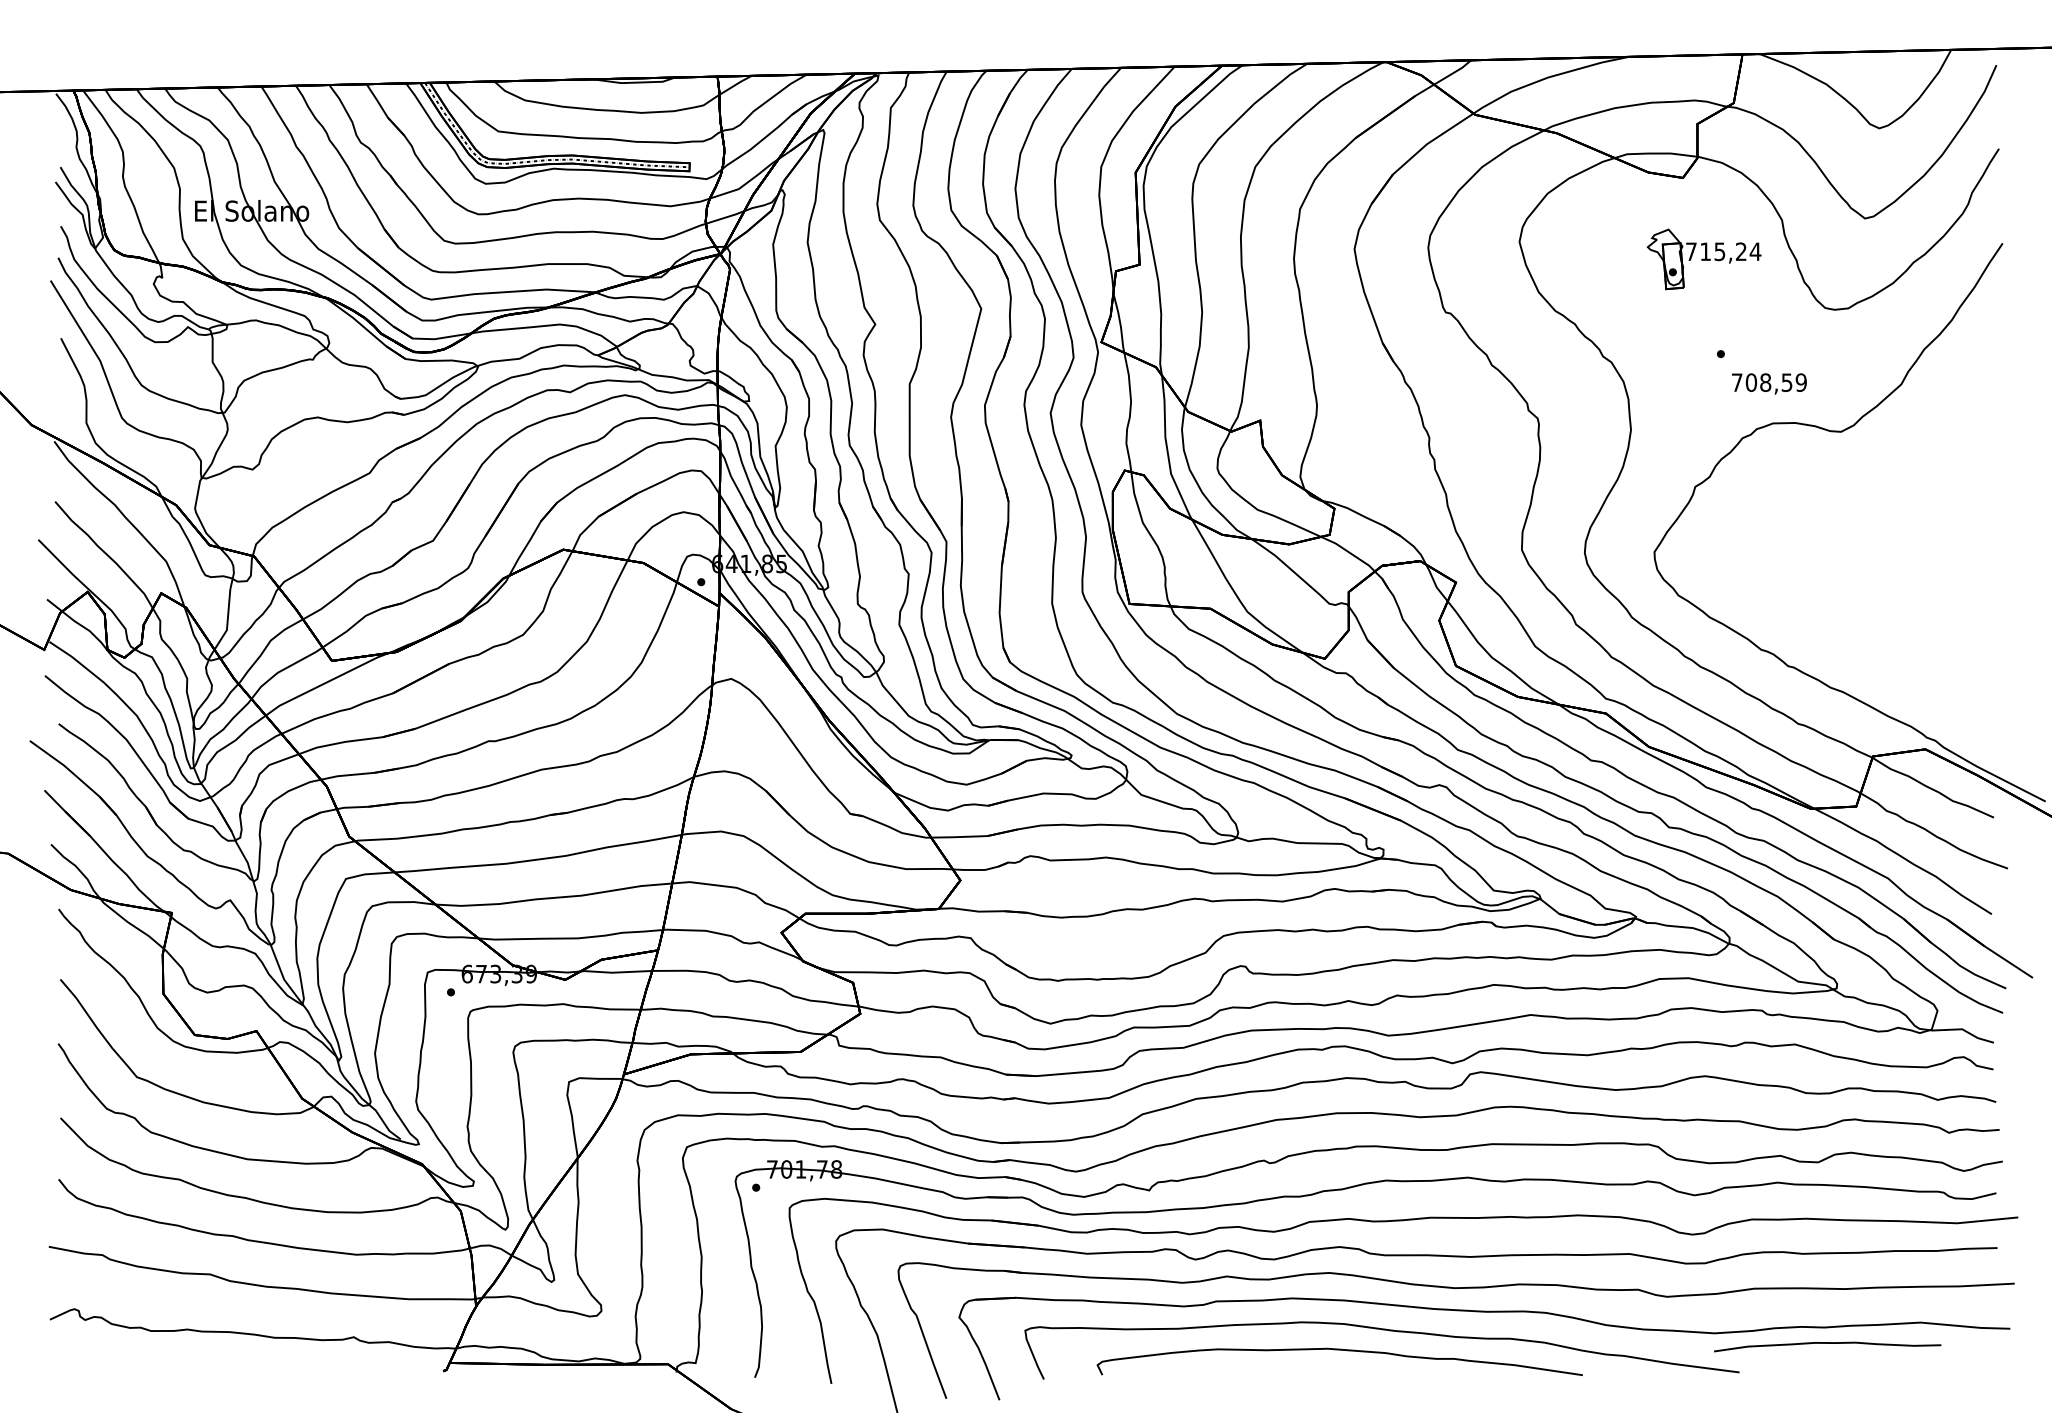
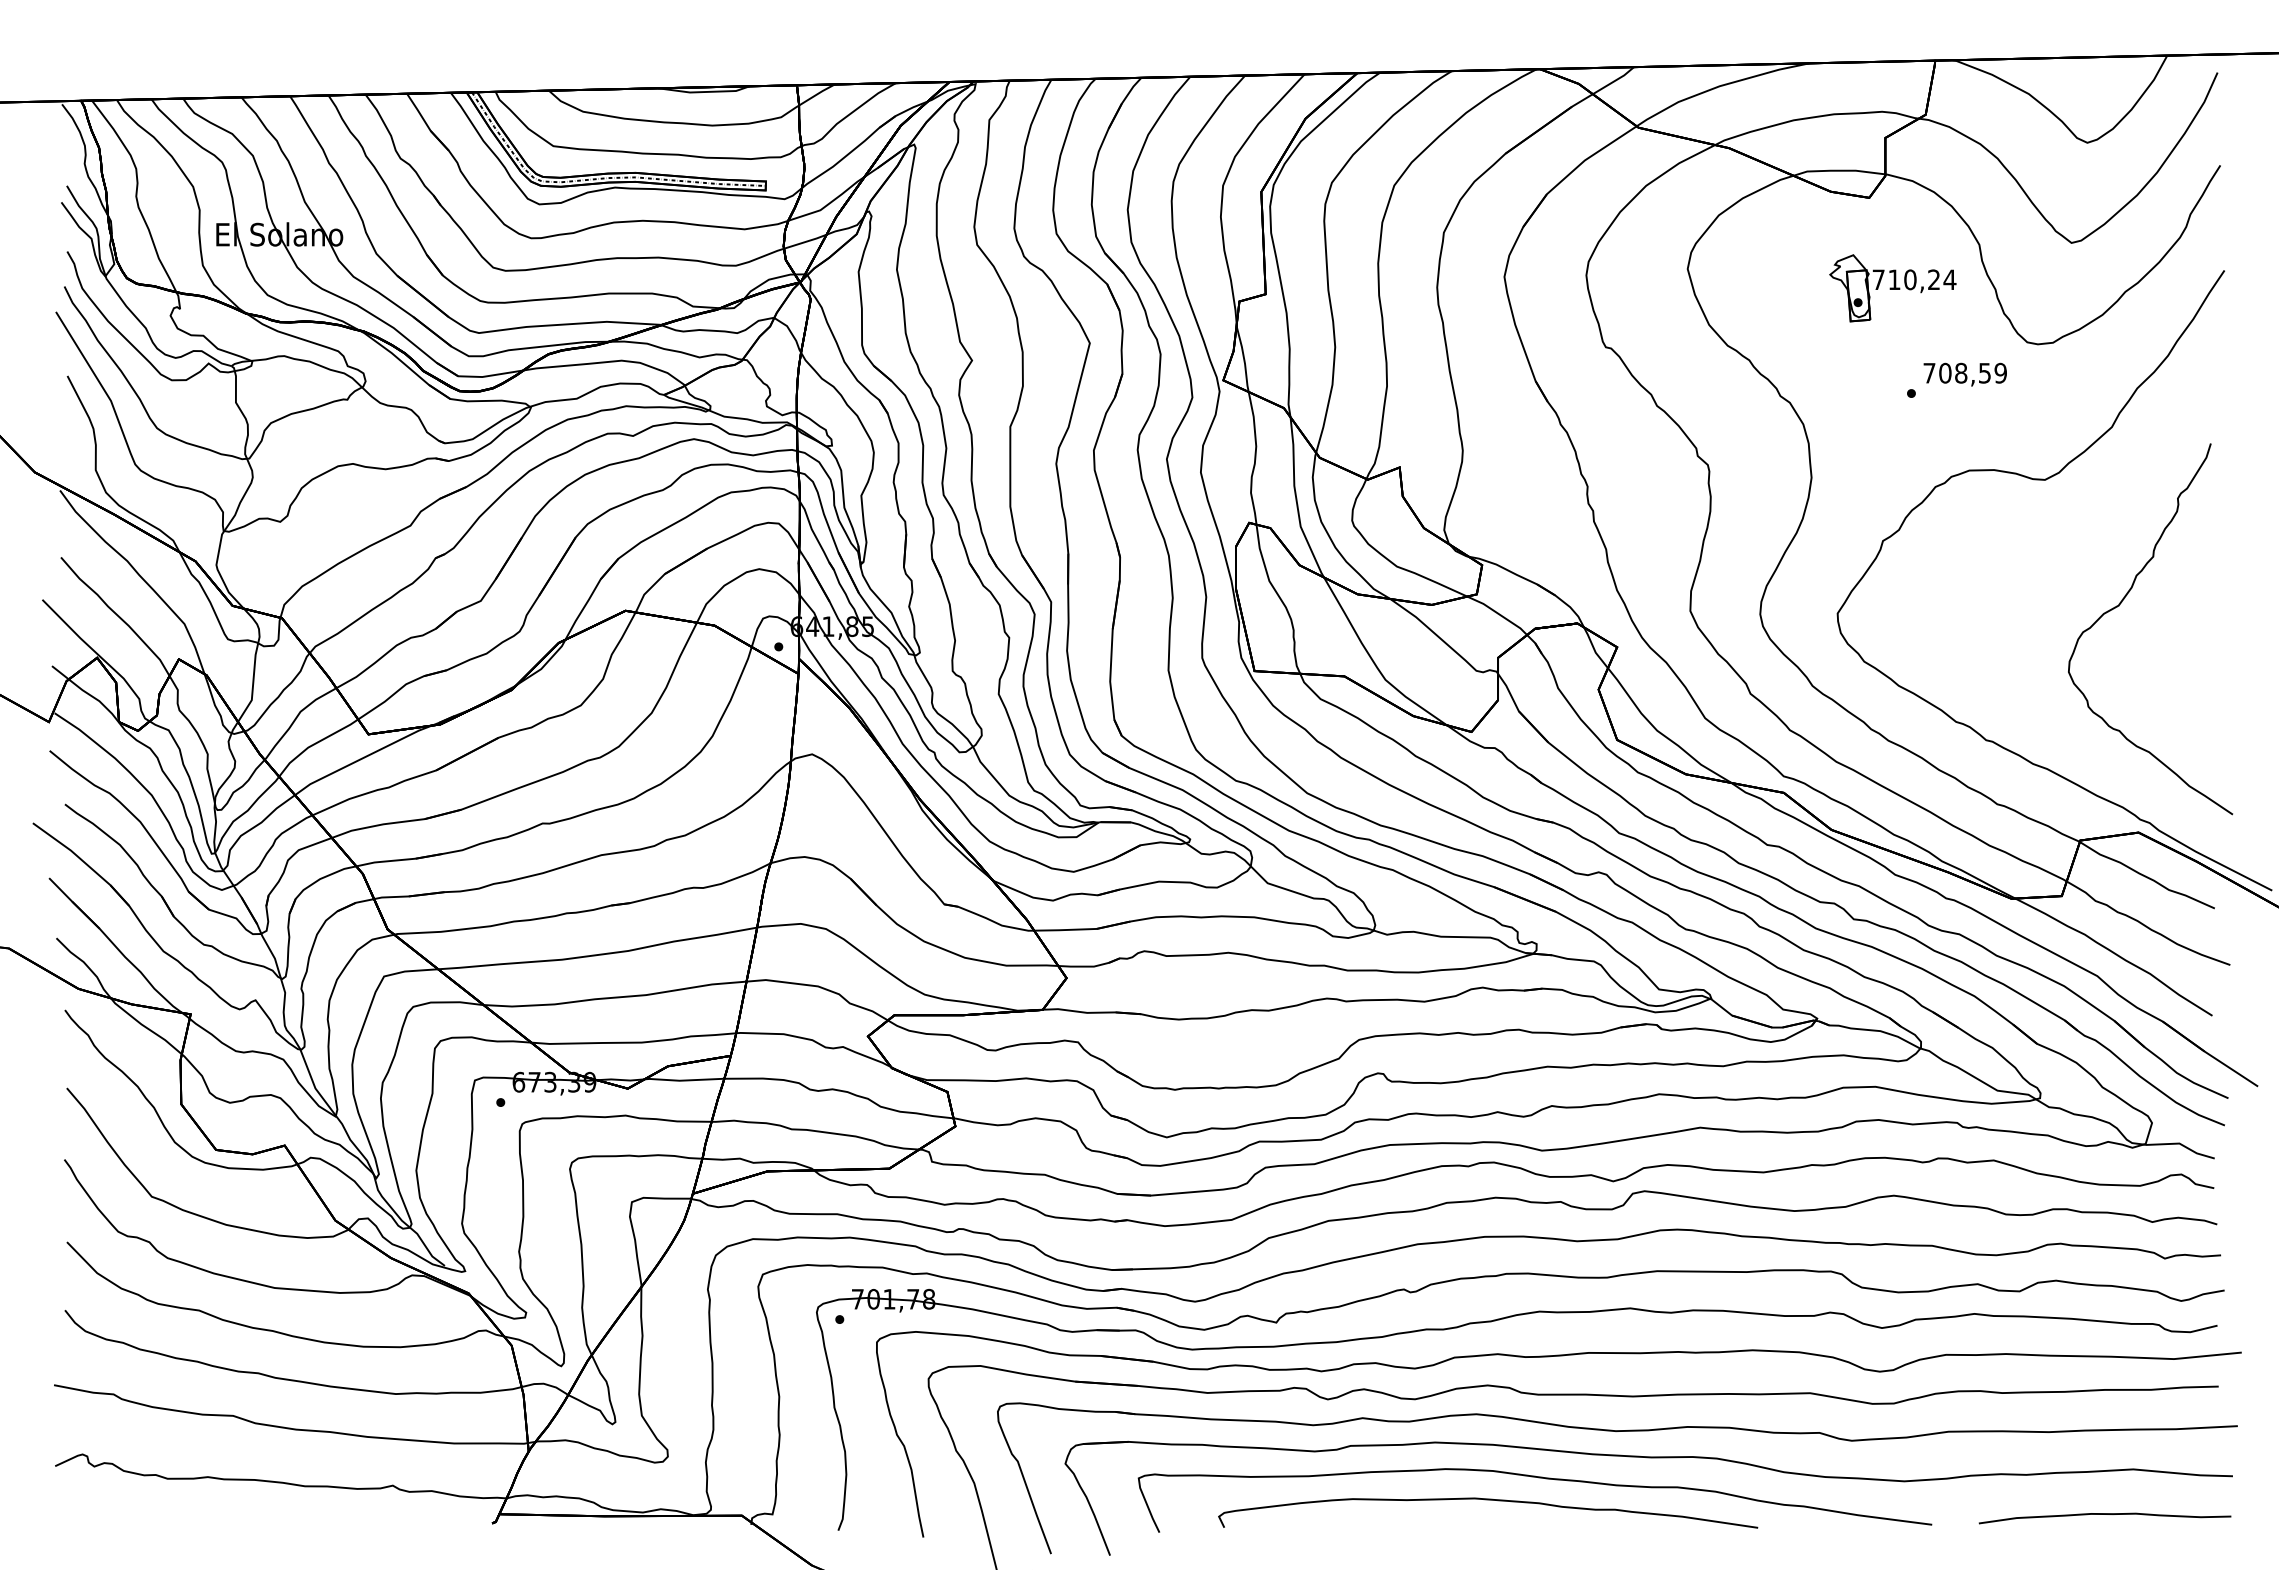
text: (1720, 251) -> (1910, 279), 715,24 -> 710,24
text: (1768, 383) -> (1964, 374), moved
curve: (1908, 545) -> (2119, 606), added
curve: (1827, 1343) -> (2104, 1514), moved

